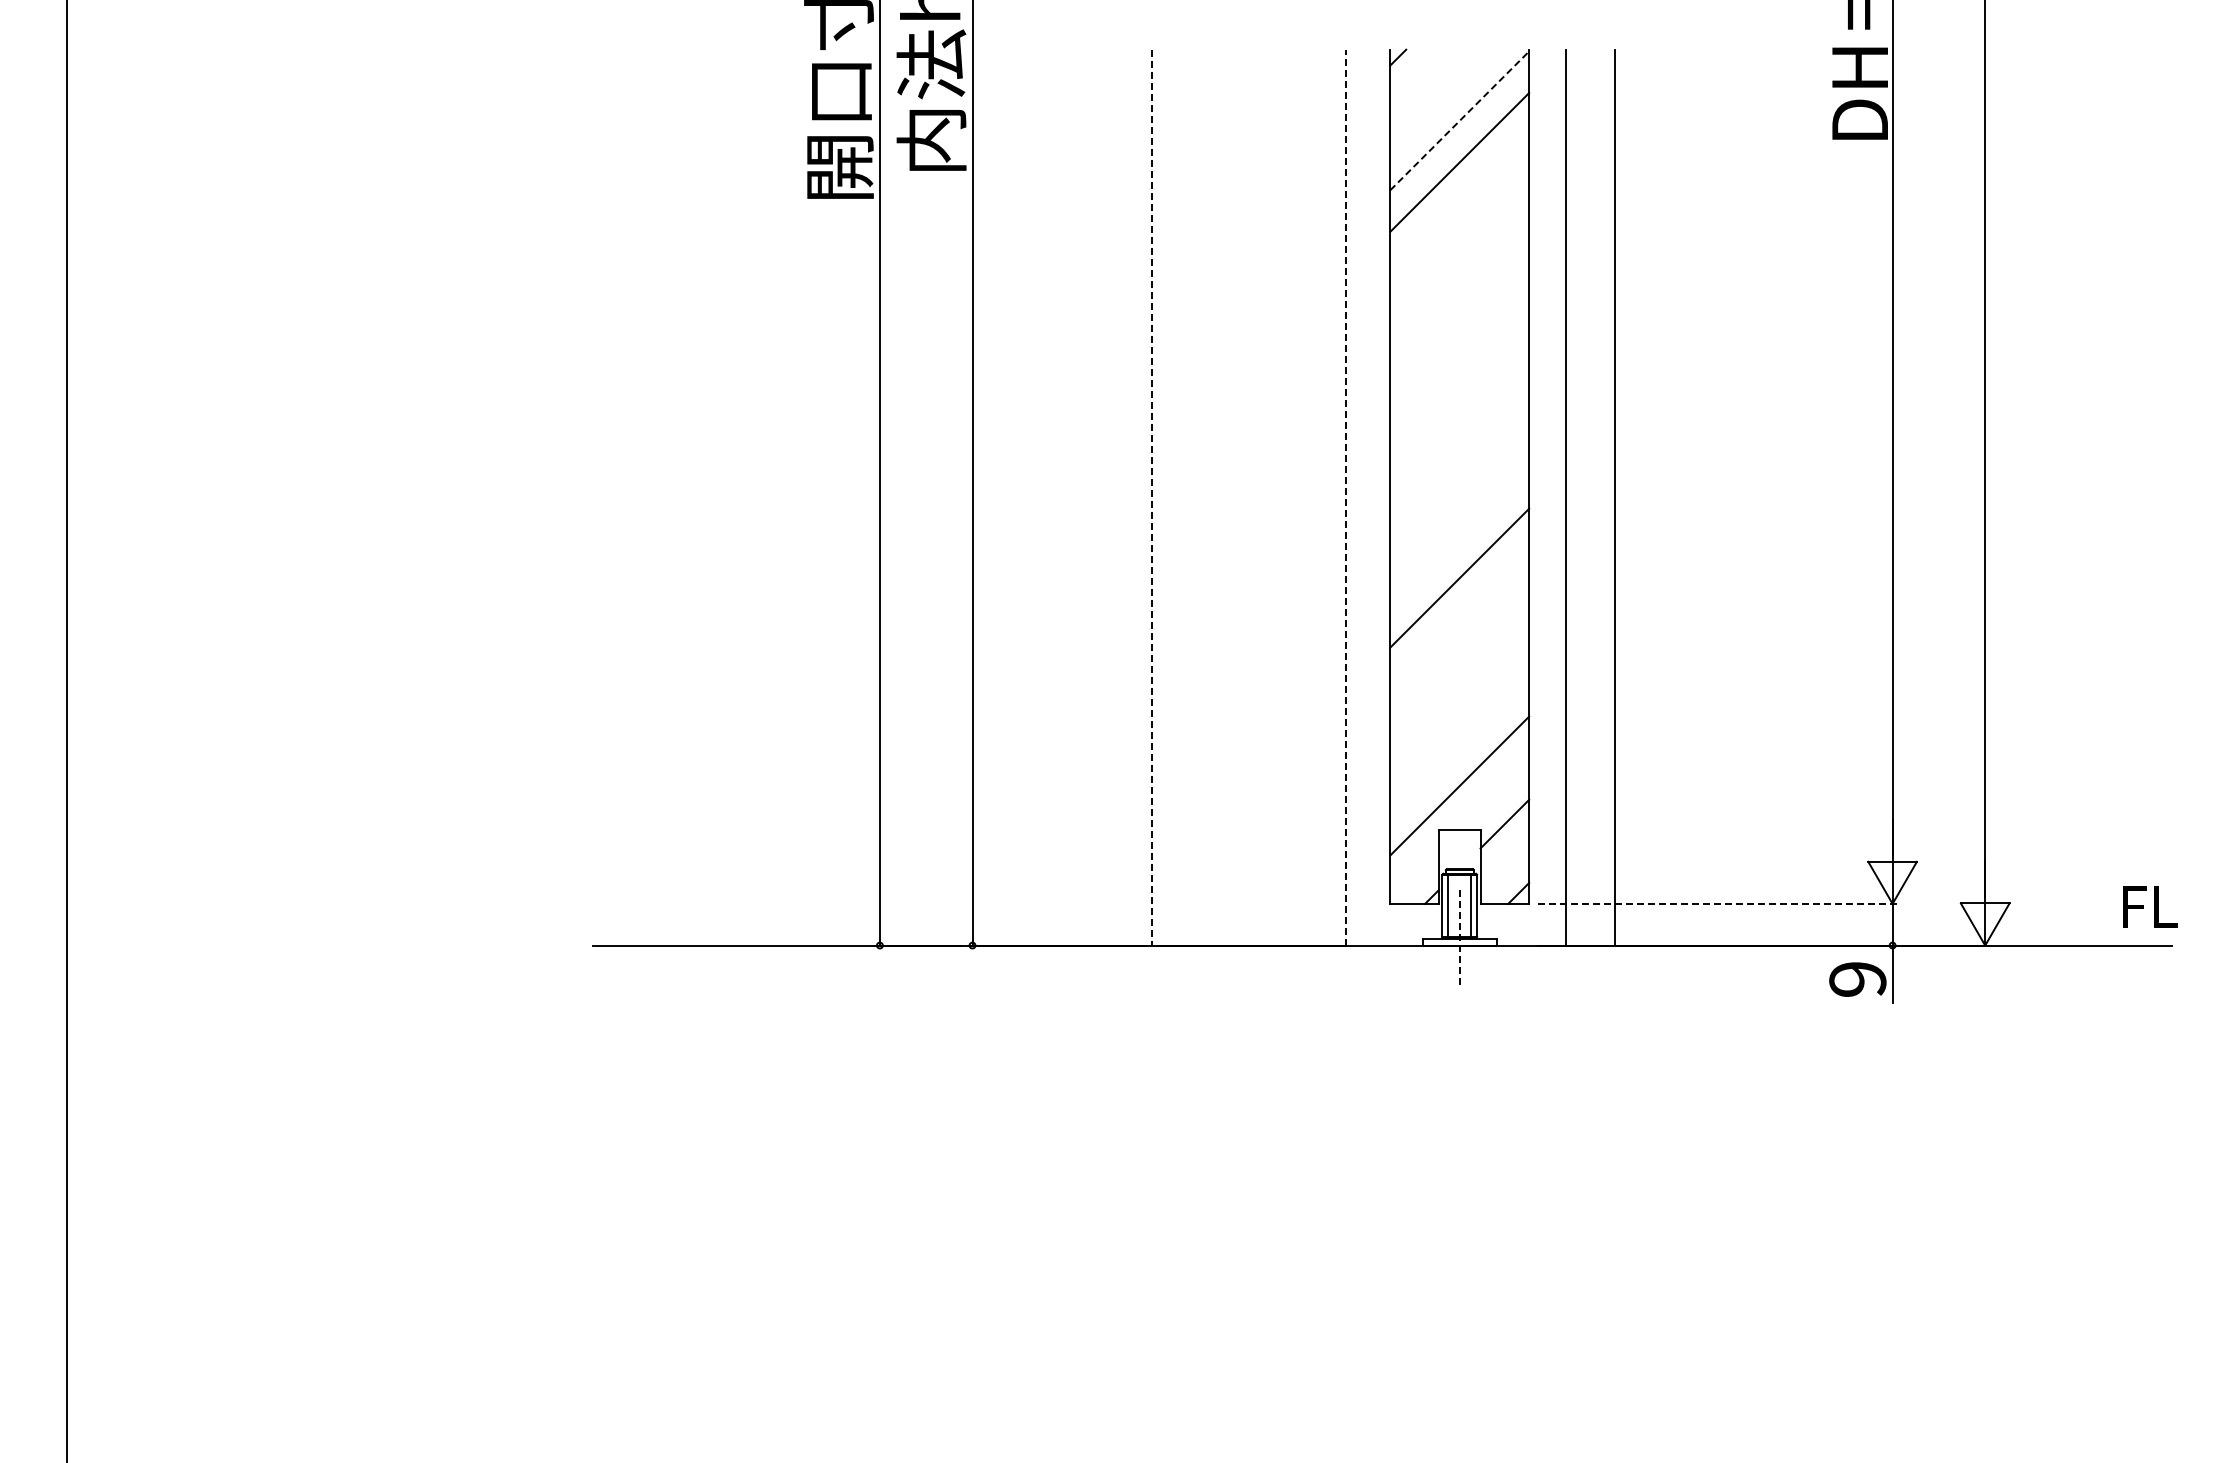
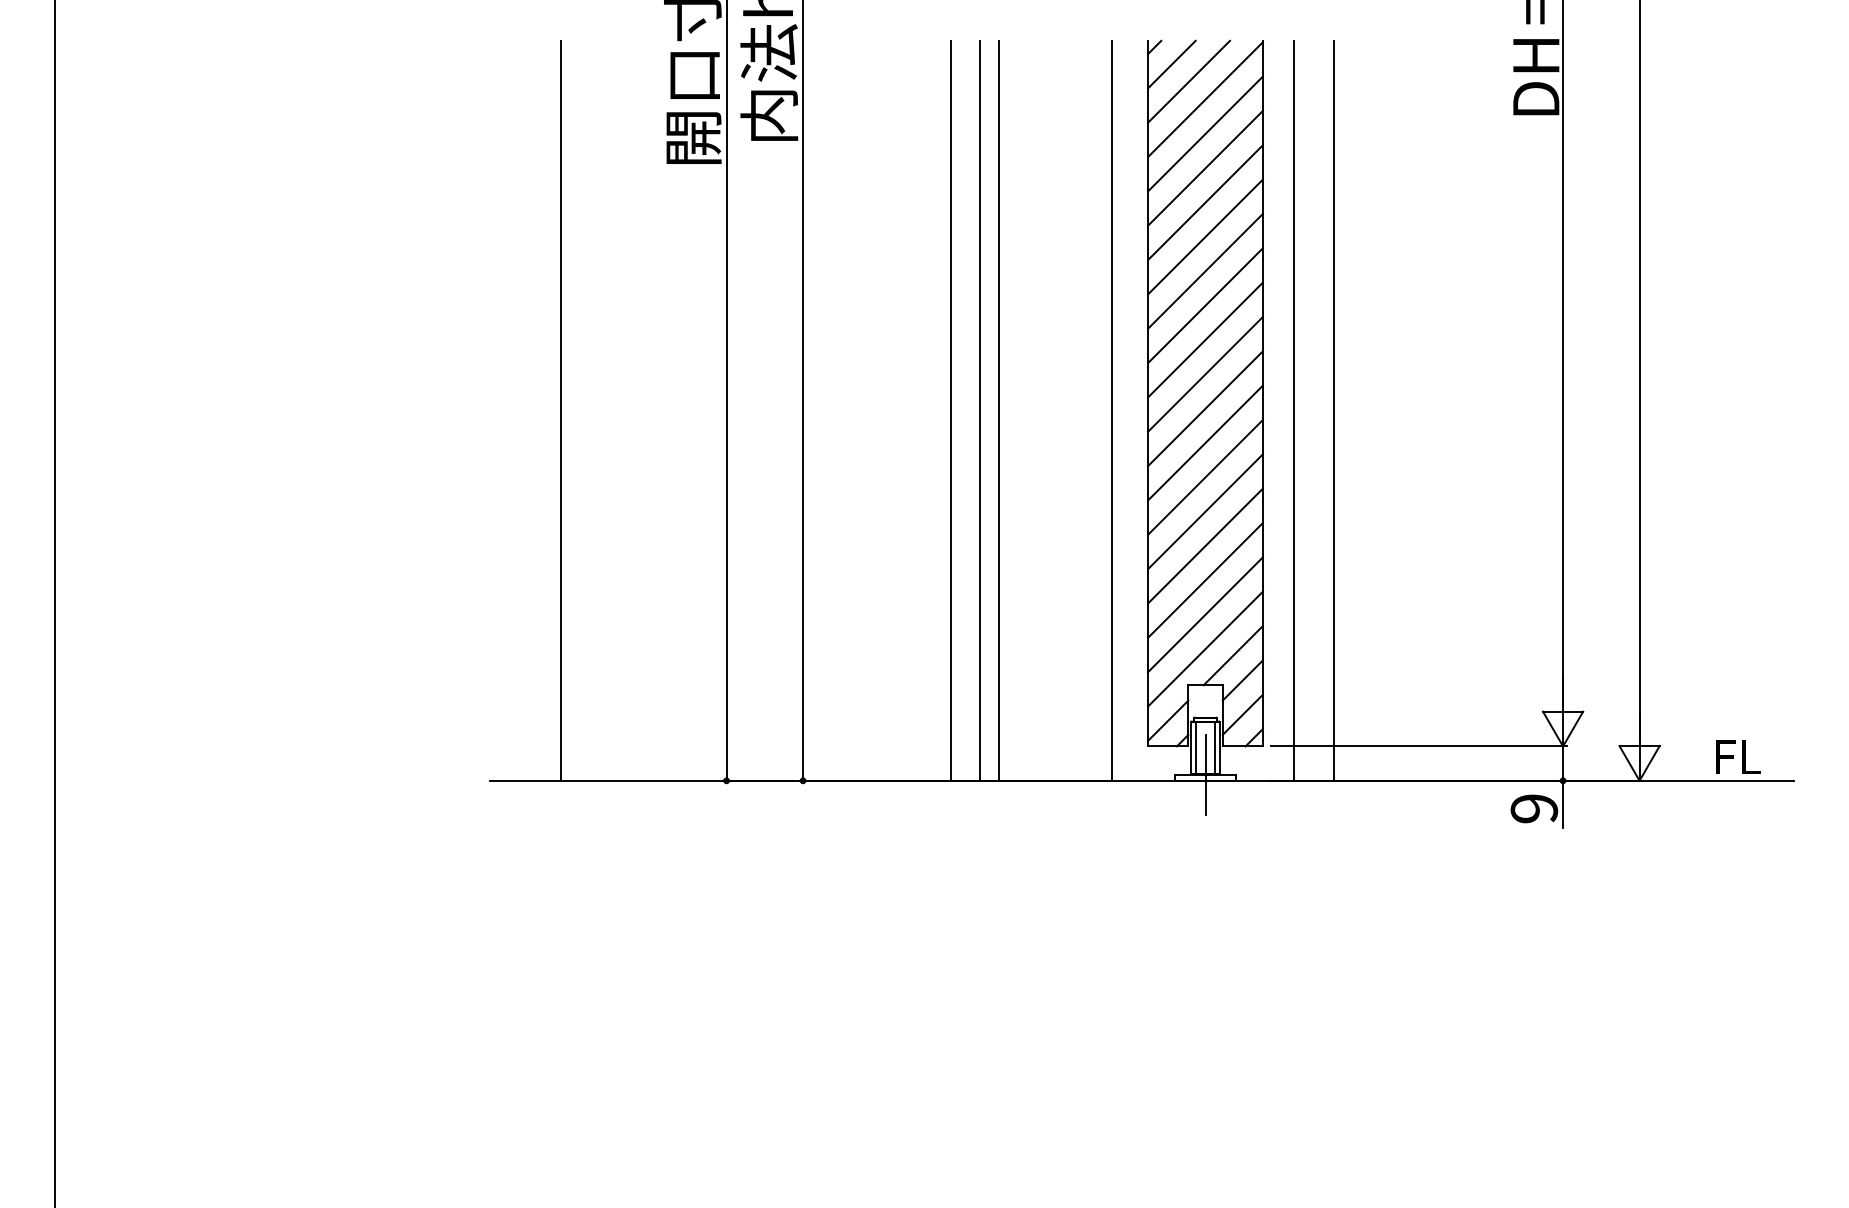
line: (1418, 78) -> (1171, 64), added
line: (1439, 98) -> (1188, 81), added
line: (1460, 120) -> (1206, 99), dashed -> solid
line: (1459, 203) -> (1205, 167), added
line: (1459, 245) -> (1205, 202), added
line: (1459, 286) -> (1205, 236), added
line: (1459, 328) -> (1205, 271), added
line: (1459, 369) -> (1205, 304), added
line: (1459, 411) -> (1205, 339), added
line: (1459, 453) -> (1205, 374), added
line: (1459, 494) -> (1205, 408), added
line: (679, 497) -> (561, 410), added
line: (1151, 497) -> (950, 410), dashed -> solid
line: (1186, 497) -> (979, 410), added
line: (1209, 497) -> (998, 410), added
line: (1346, 497) -> (1112, 410), dashed -> solid
line: (1459, 536) -> (1205, 442), added
line: (1459, 619) -> (1205, 511), added
line: (1459, 660) -> (1205, 545), added
line: (1459, 702) -> (1205, 580), added
line: (1459, 744) -> (1205, 614), added
line: (1493, 793) -> (1233, 655), added
line: (1504, 865) -> (1242, 714), added
line: (1414, 872) -> (1168, 720), added
line: (1718, 903) -> (1419, 746), dashed -> solid
text: (2150, 906) -> (1738, 756), moved
line: (1459, 938) -> (1205, 774), dashed -> solid

